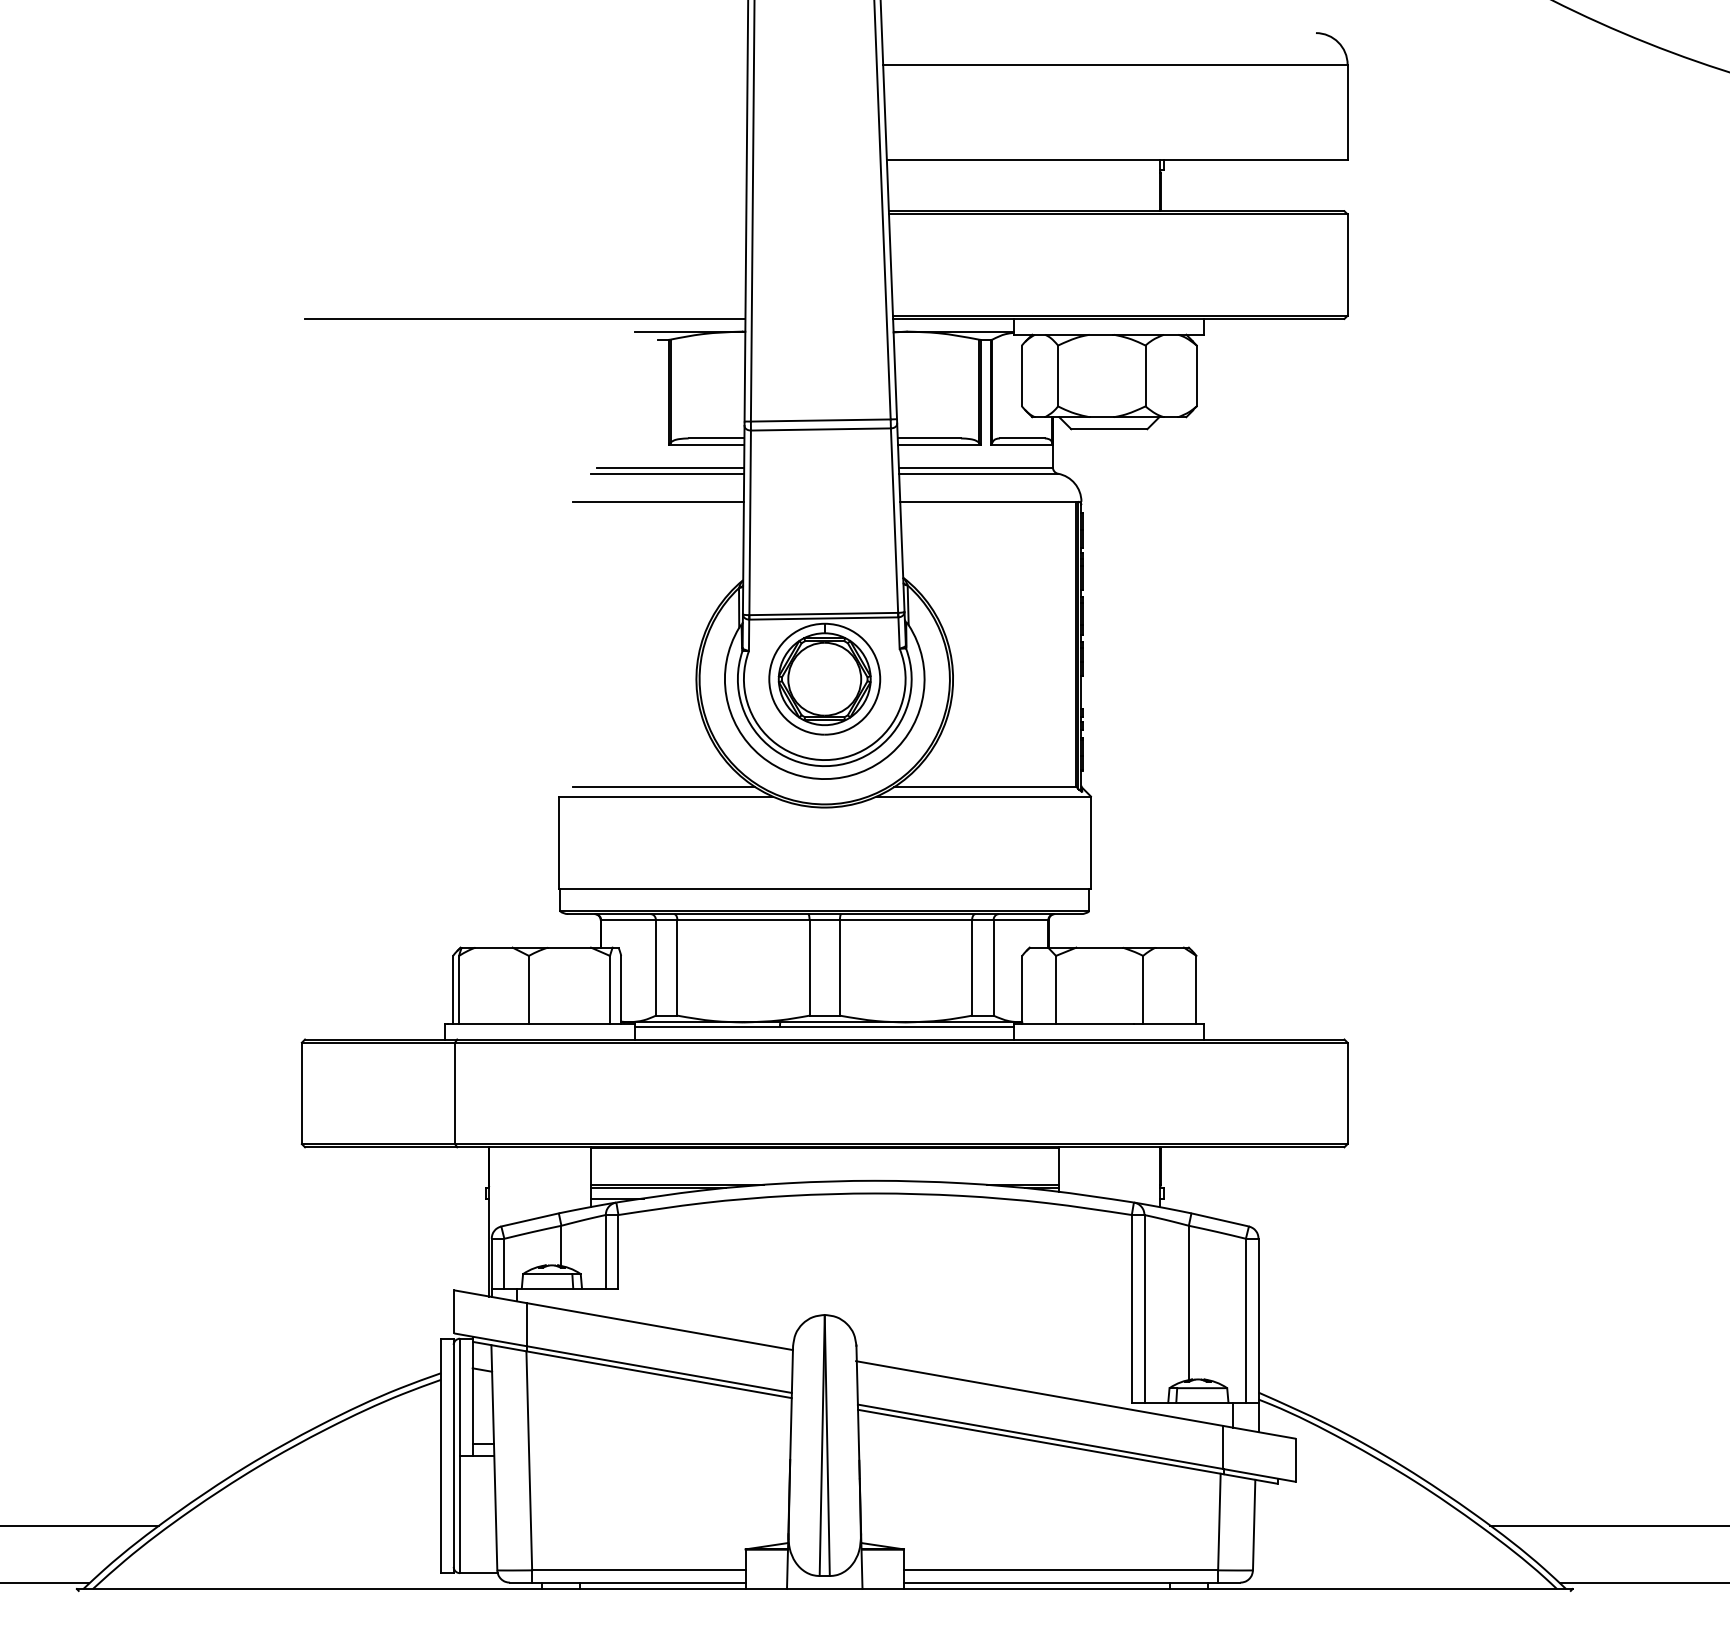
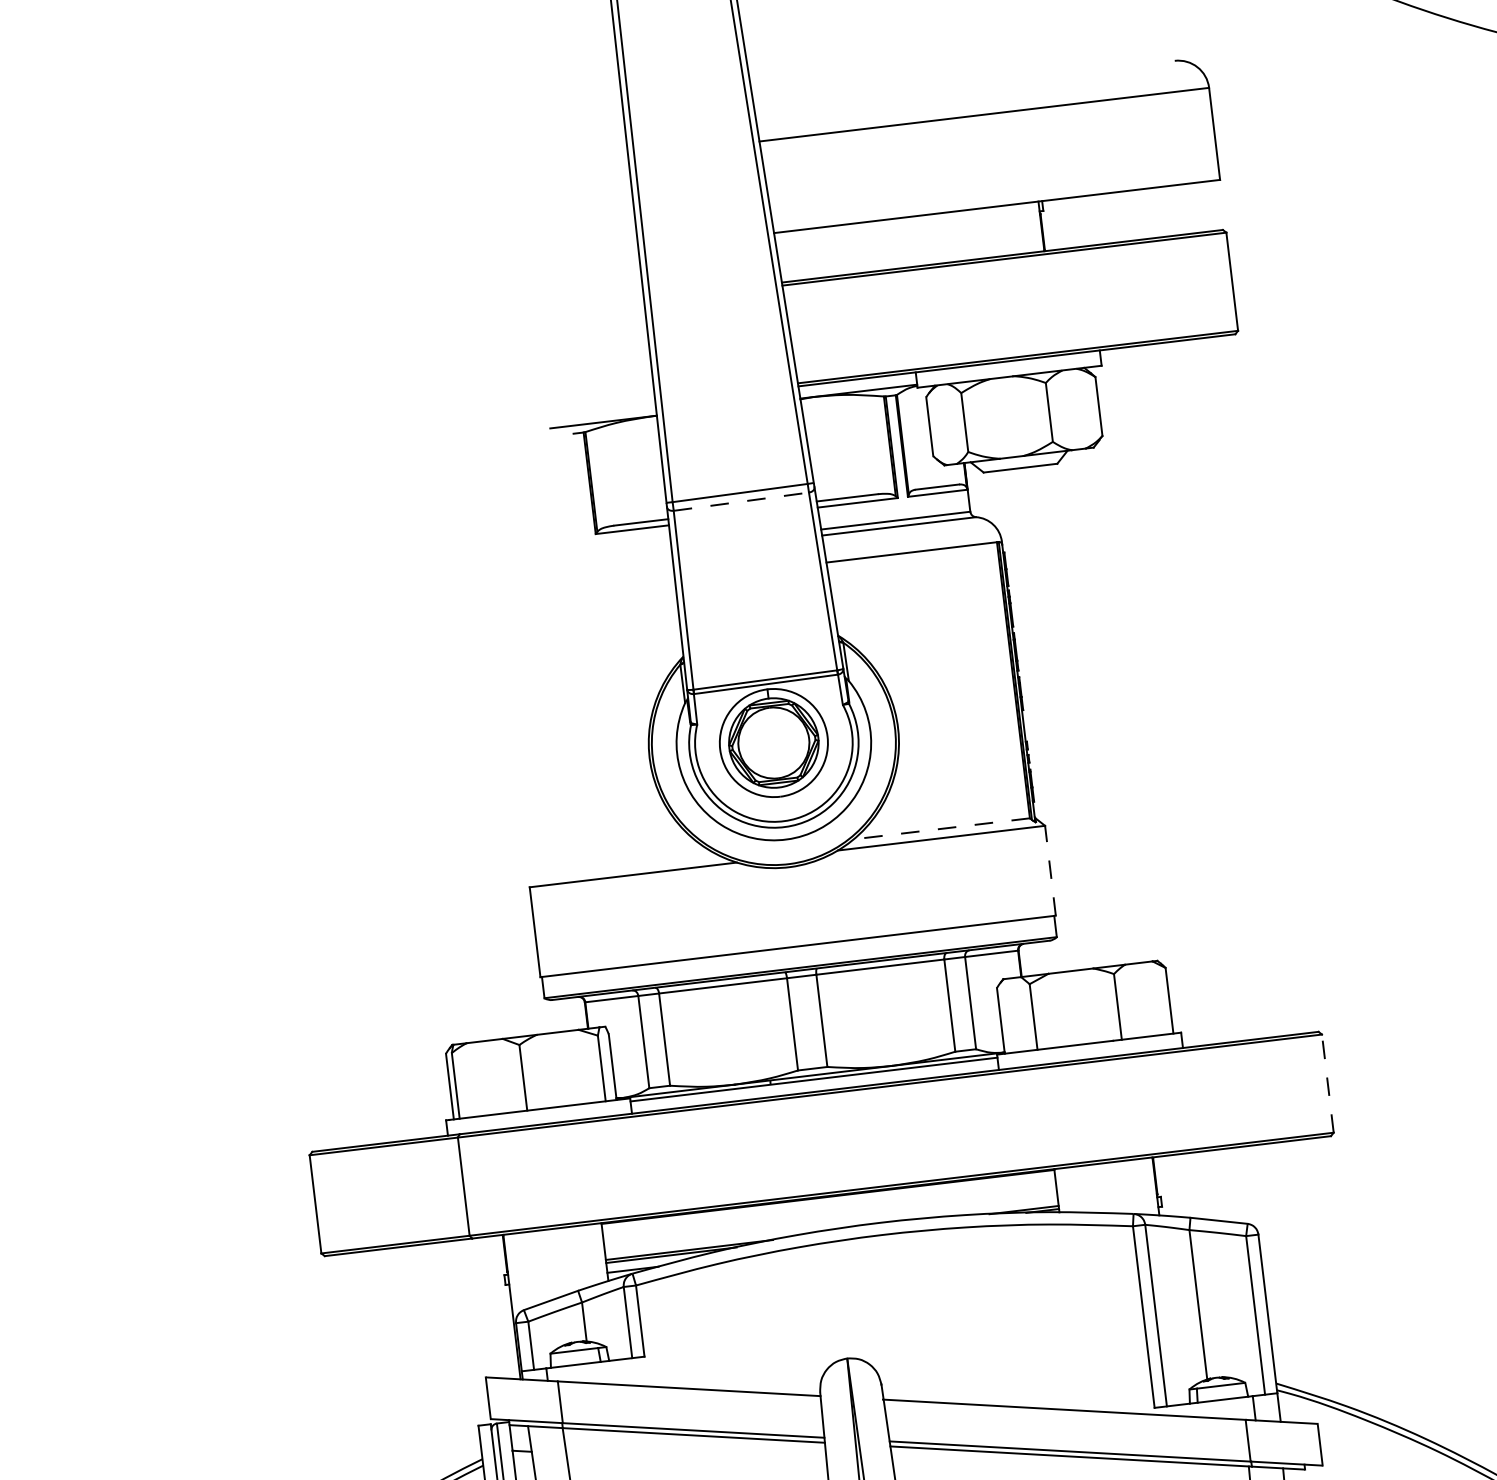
line: (525, 318) -> (442, 428), removed
line: (820, 429) -> (740, 501), solid -> dashed
line: (670, 467) -> (600, 555), removed
line: (667, 473) -> (597, 562), removed
line: (658, 501) -> (592, 590), removed
line: (664, 787) -> (631, 866), removed
line: (985, 787) -> (941, 829), solid -> dashed
line: (1090, 842) -> (1049, 870), solid -> dashed
line: (1347, 1093) -> (1327, 1083), solid -> dashed

